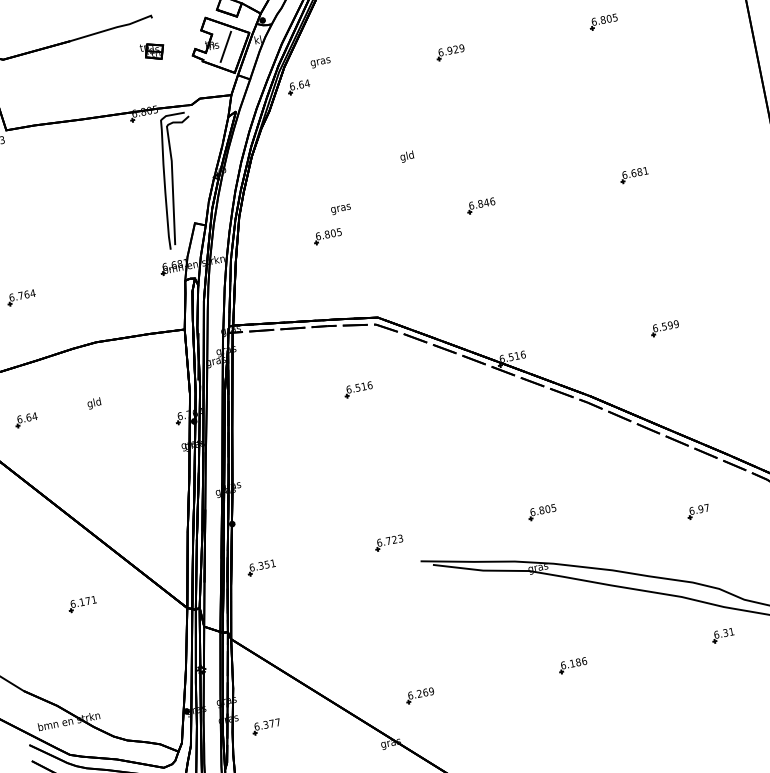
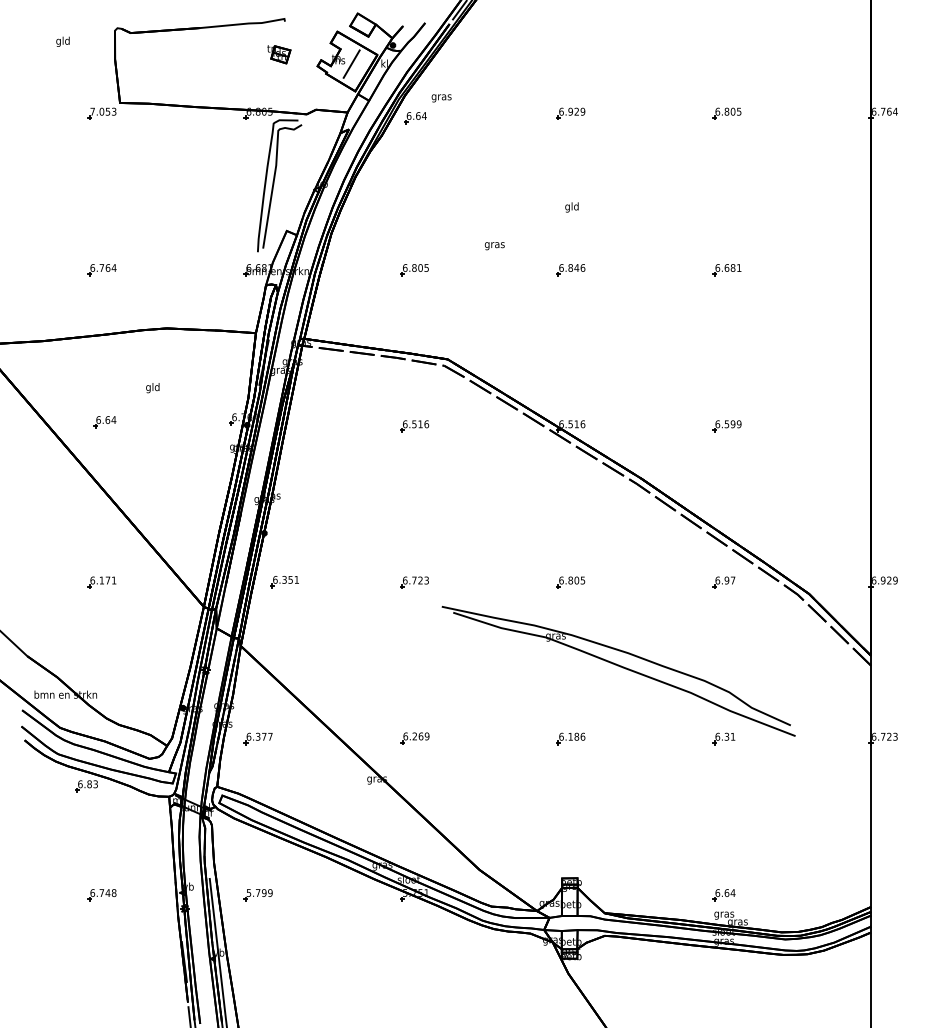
text: (406, 156) -> (571, 207), moved
text: (340, 209) -> (494, 246), moved
part: (26, 420) -> (104, 422), moved
part: (697, 511) -> (723, 582), moved

